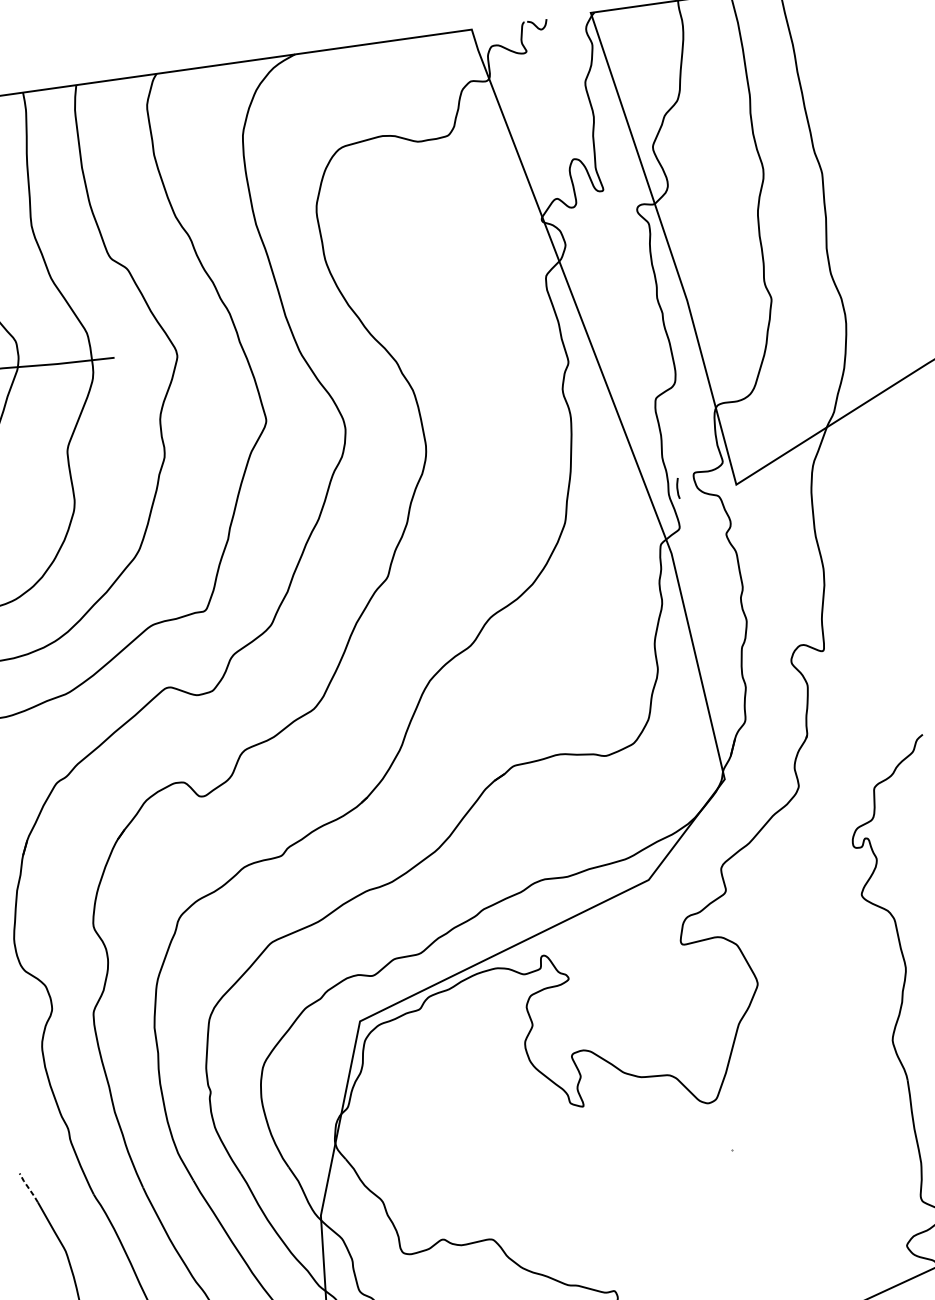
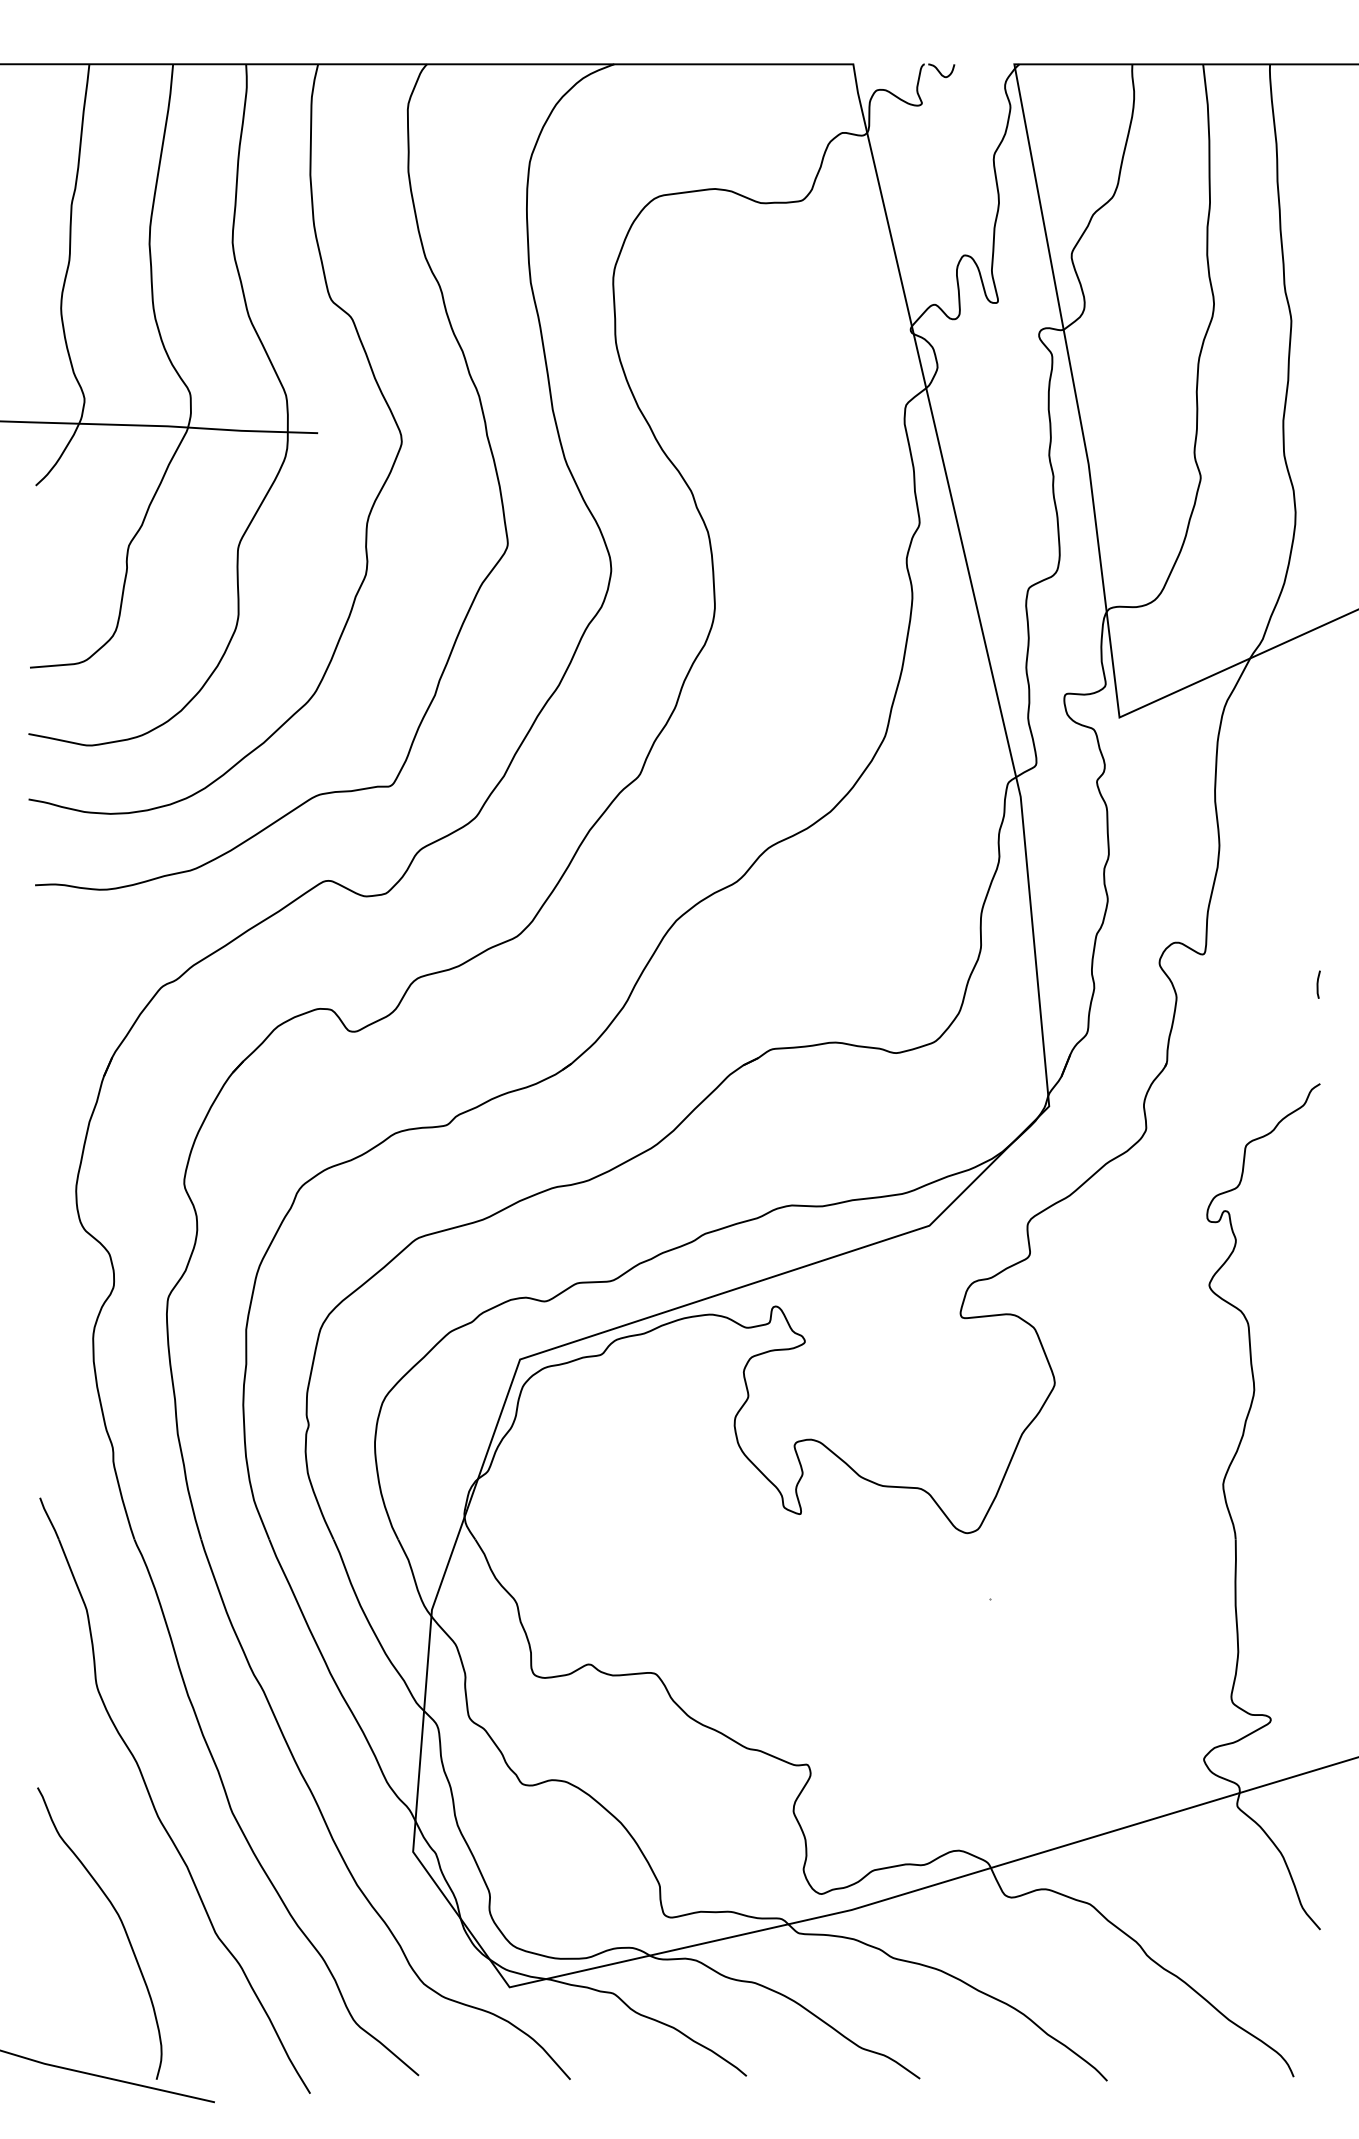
line: (678, 488) -> (1318, 984), moved
line: (28, 1187) -> (48, 1518), dashed -> solid

